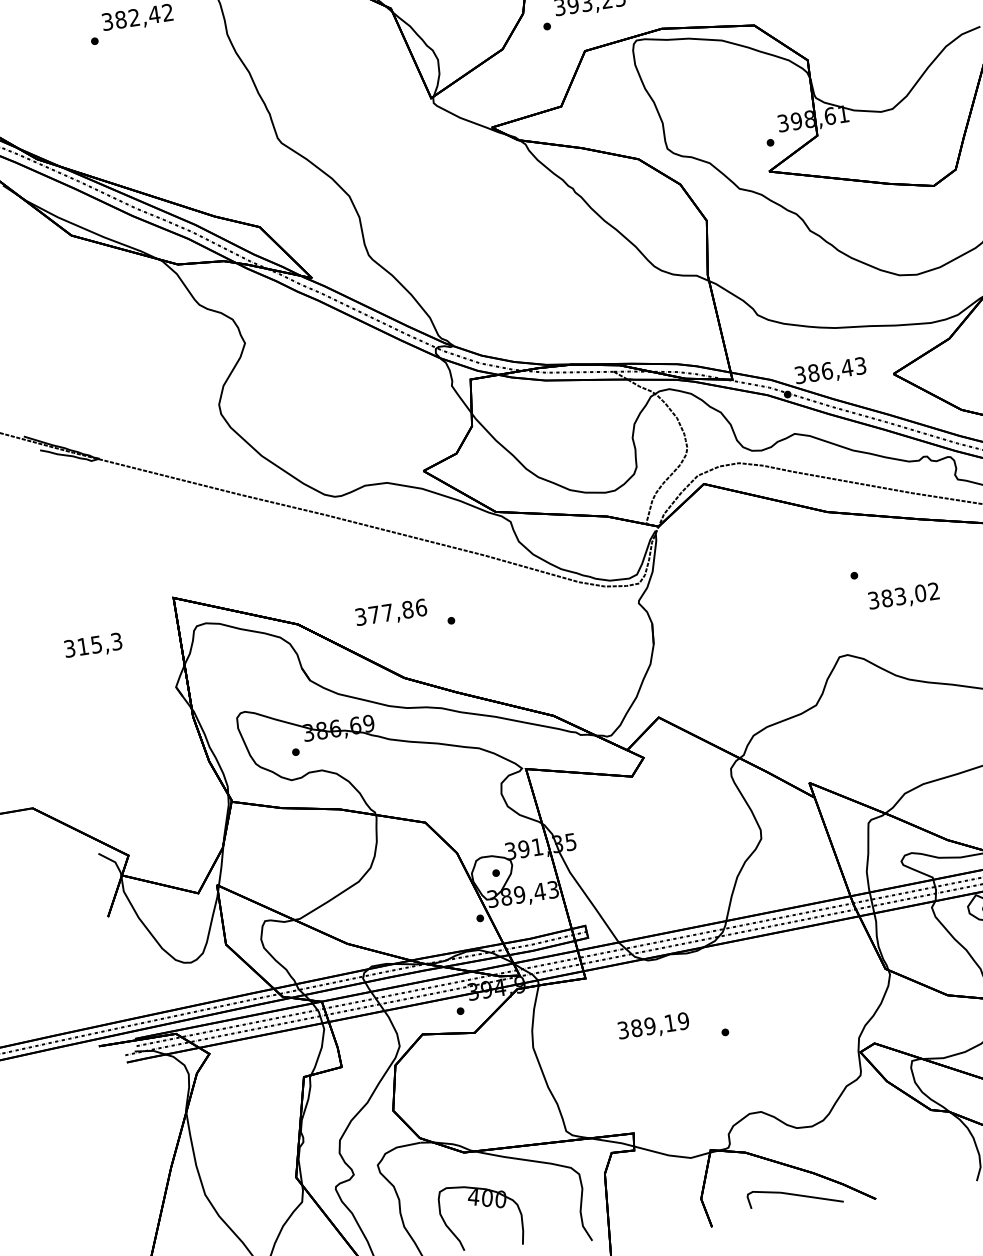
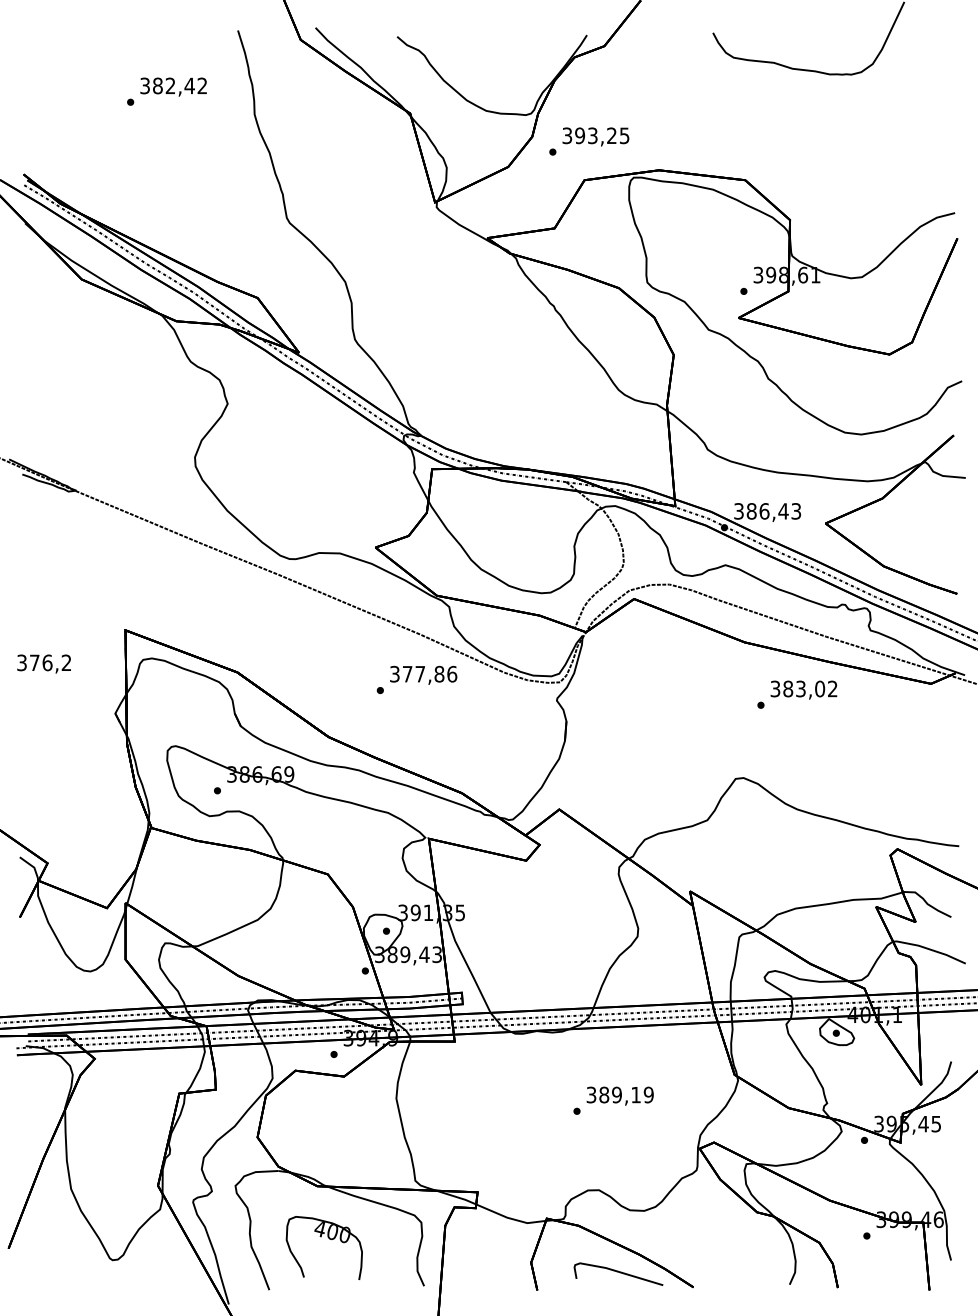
text: (903, 596) -> (803, 689), moved
text: (391, 612) -> (423, 674), moved
text: (99, 643) -> (50, 662), 315,3 -> 376,2
text: (652, 1026) -> (619, 1095), moved

